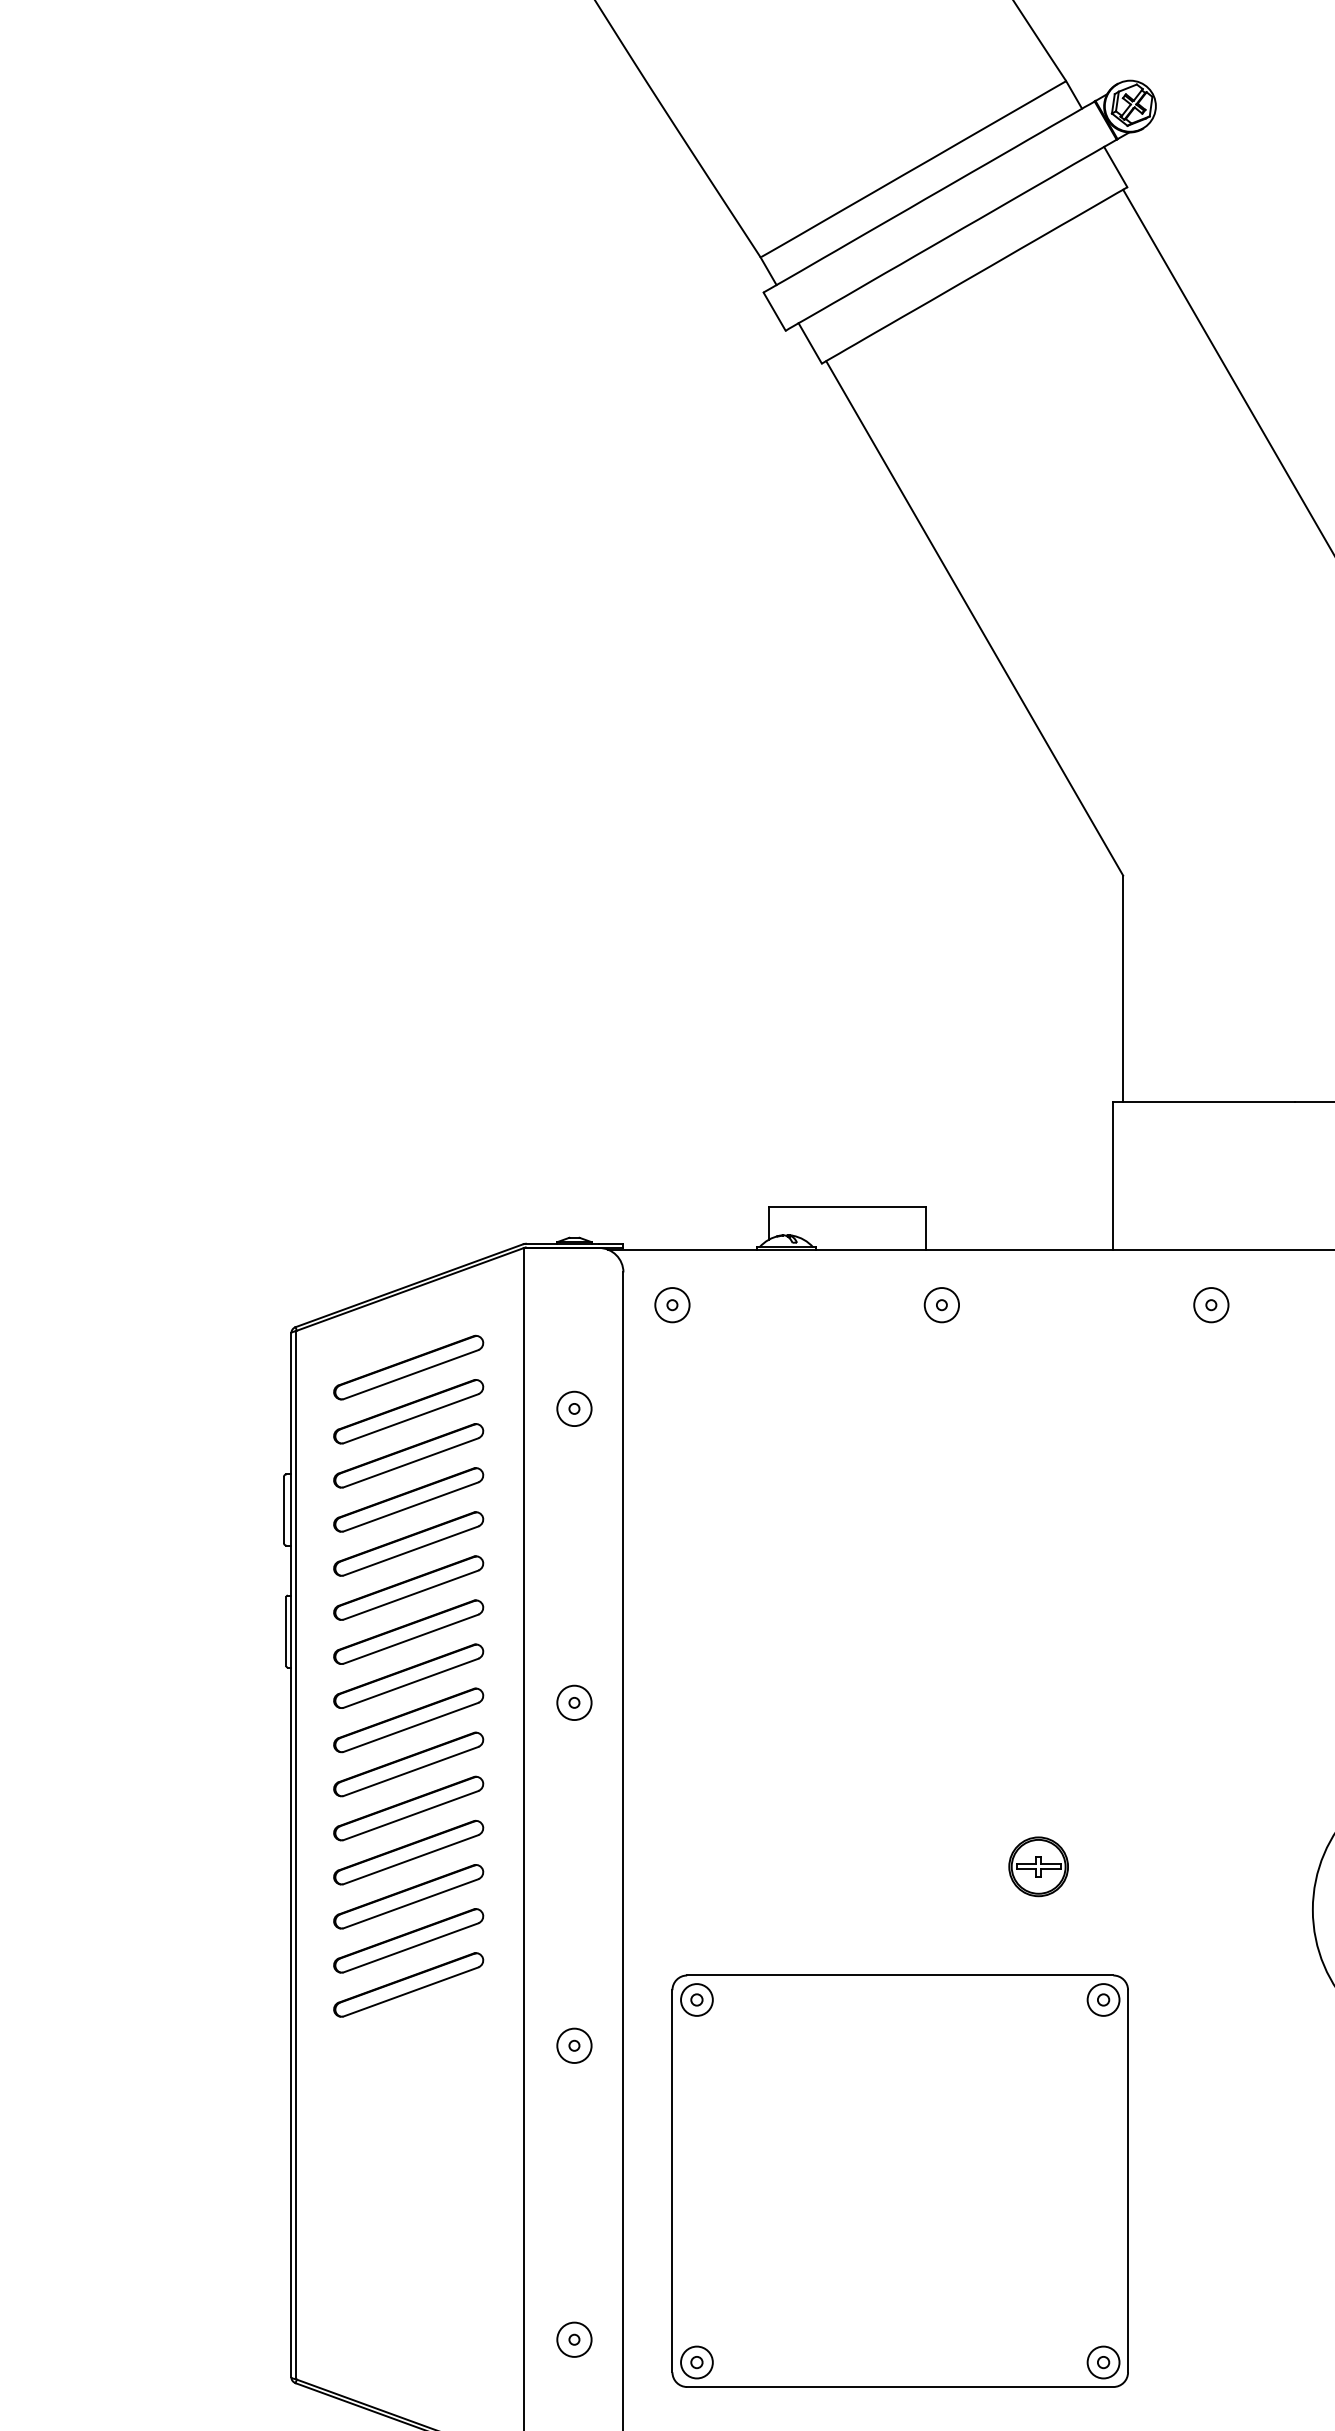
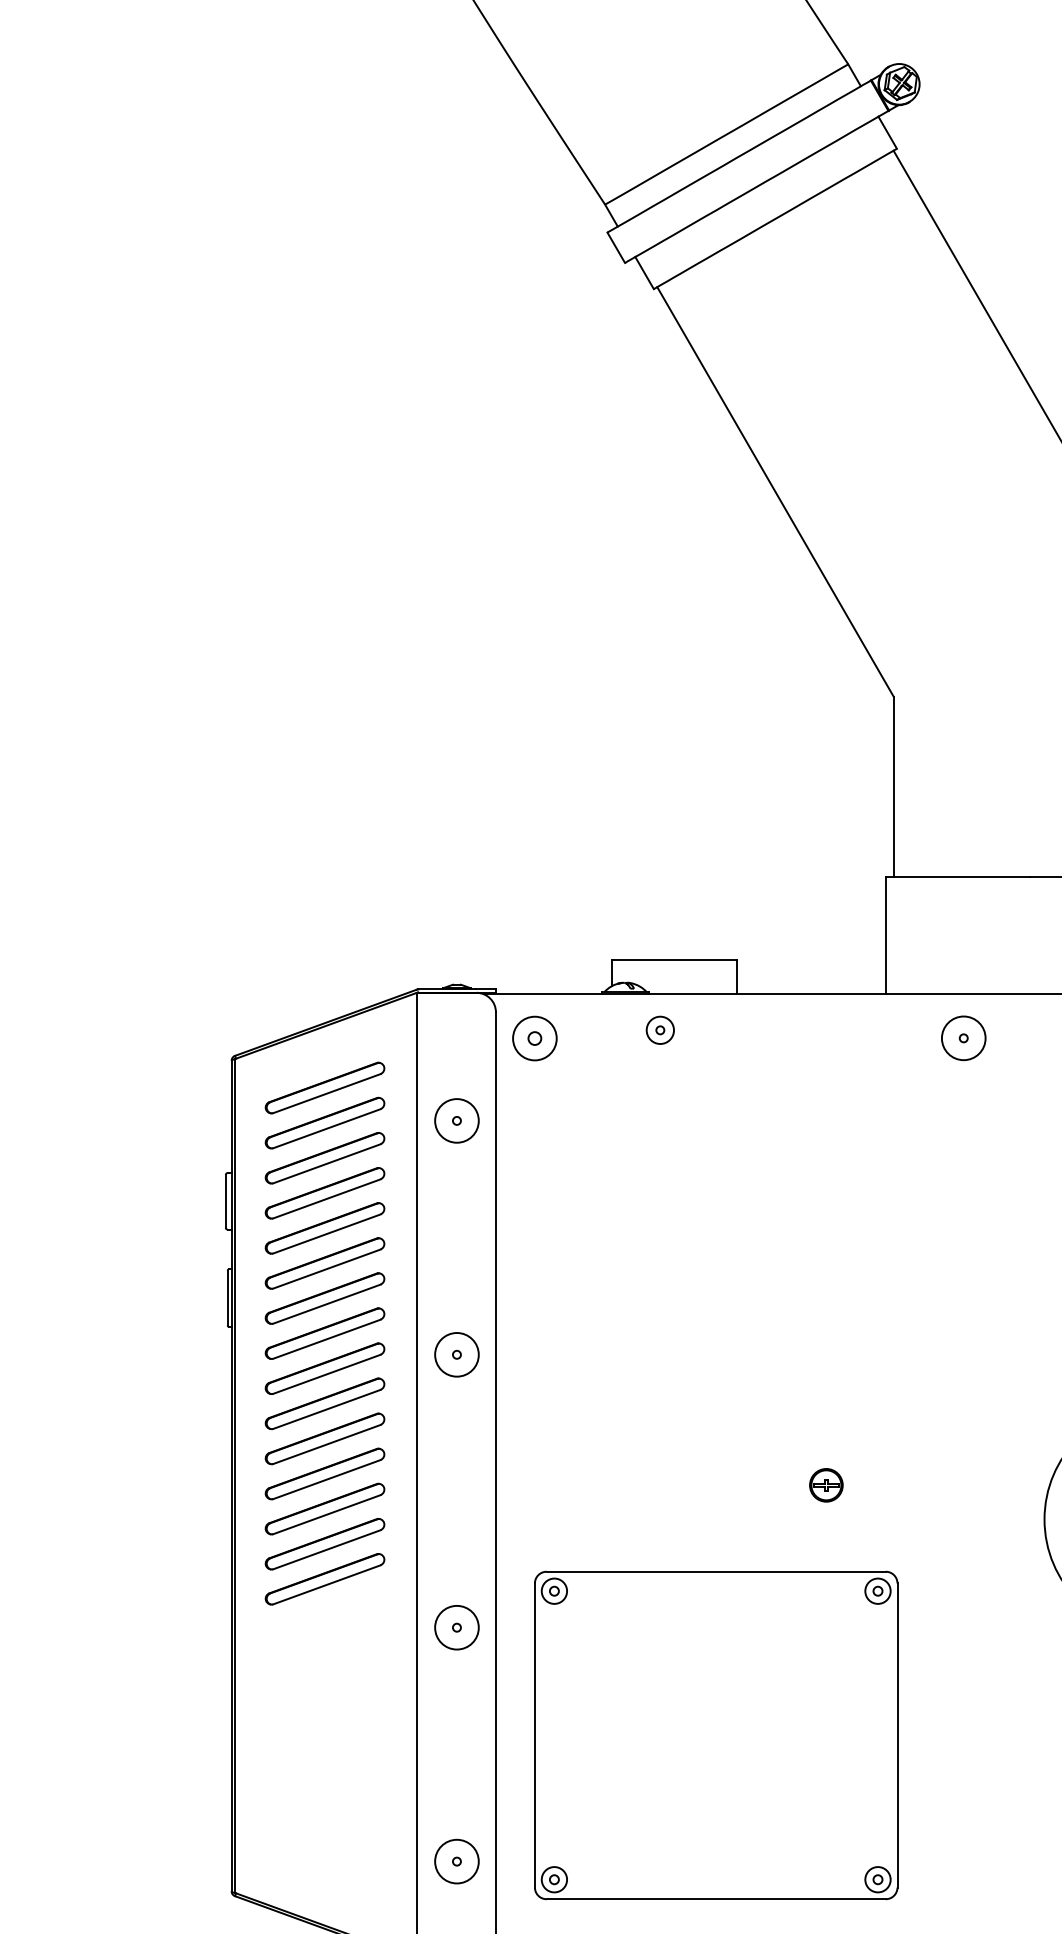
part: (671, 1304) -> (534, 1037), size x1.6
part: (940, 1304) -> (659, 1029), moved
circle: (1211, 1304) -> (963, 1037), size x1.6
circle: (573, 1408) -> (456, 1120), size x1.6
circle: (573, 1702) -> (456, 1354), size x1.6
part: (1038, 1867) -> (826, 1485), size x0.7
circle: (573, 2045) -> (456, 1627), size x1.6
circle: (573, 2339) -> (456, 1861), size x1.6

